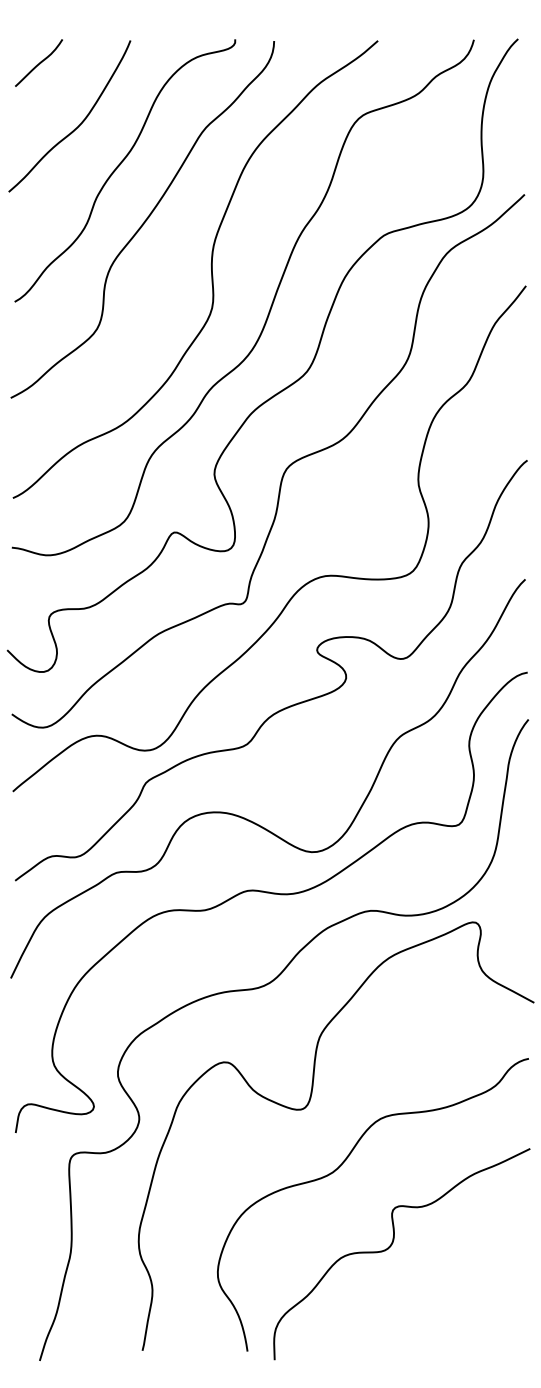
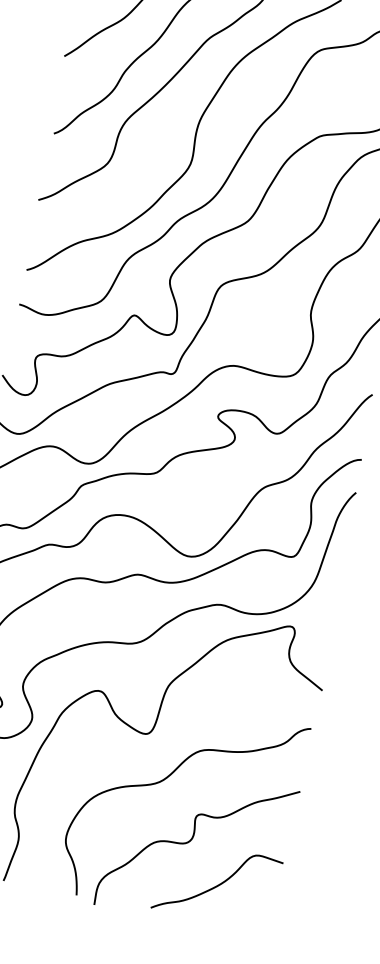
curve: (440, 1299) -> (217, 884), added

